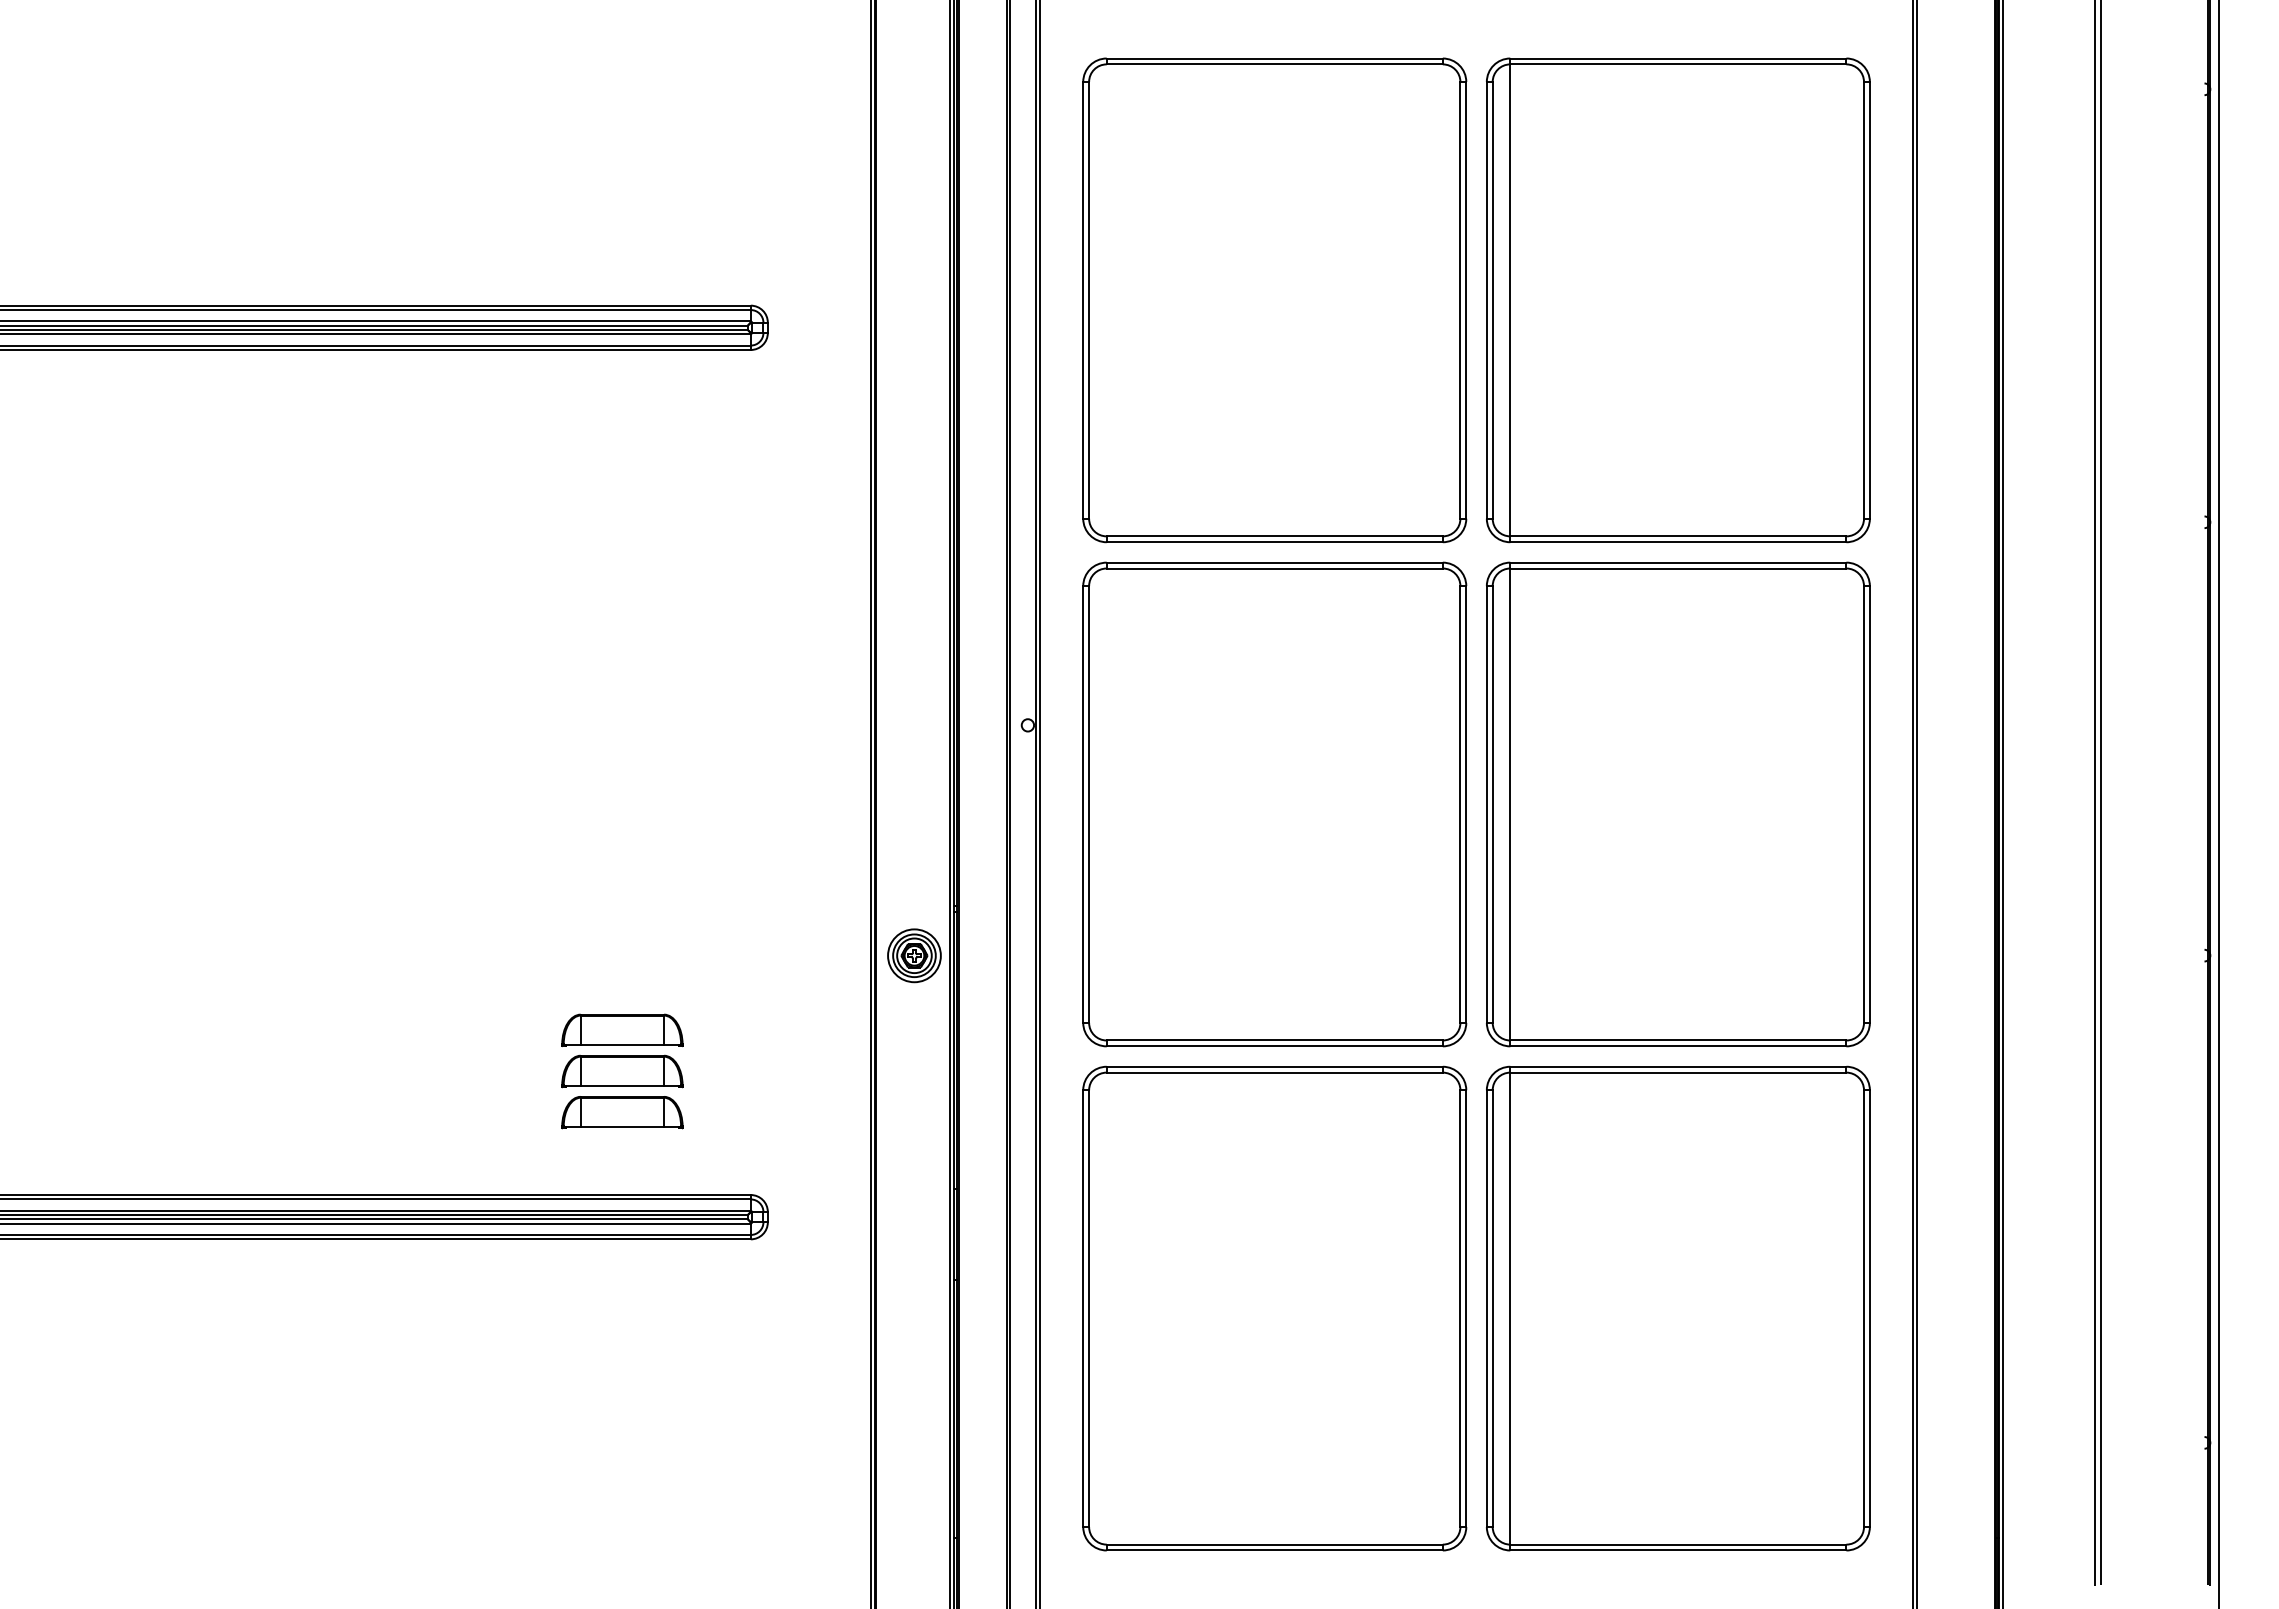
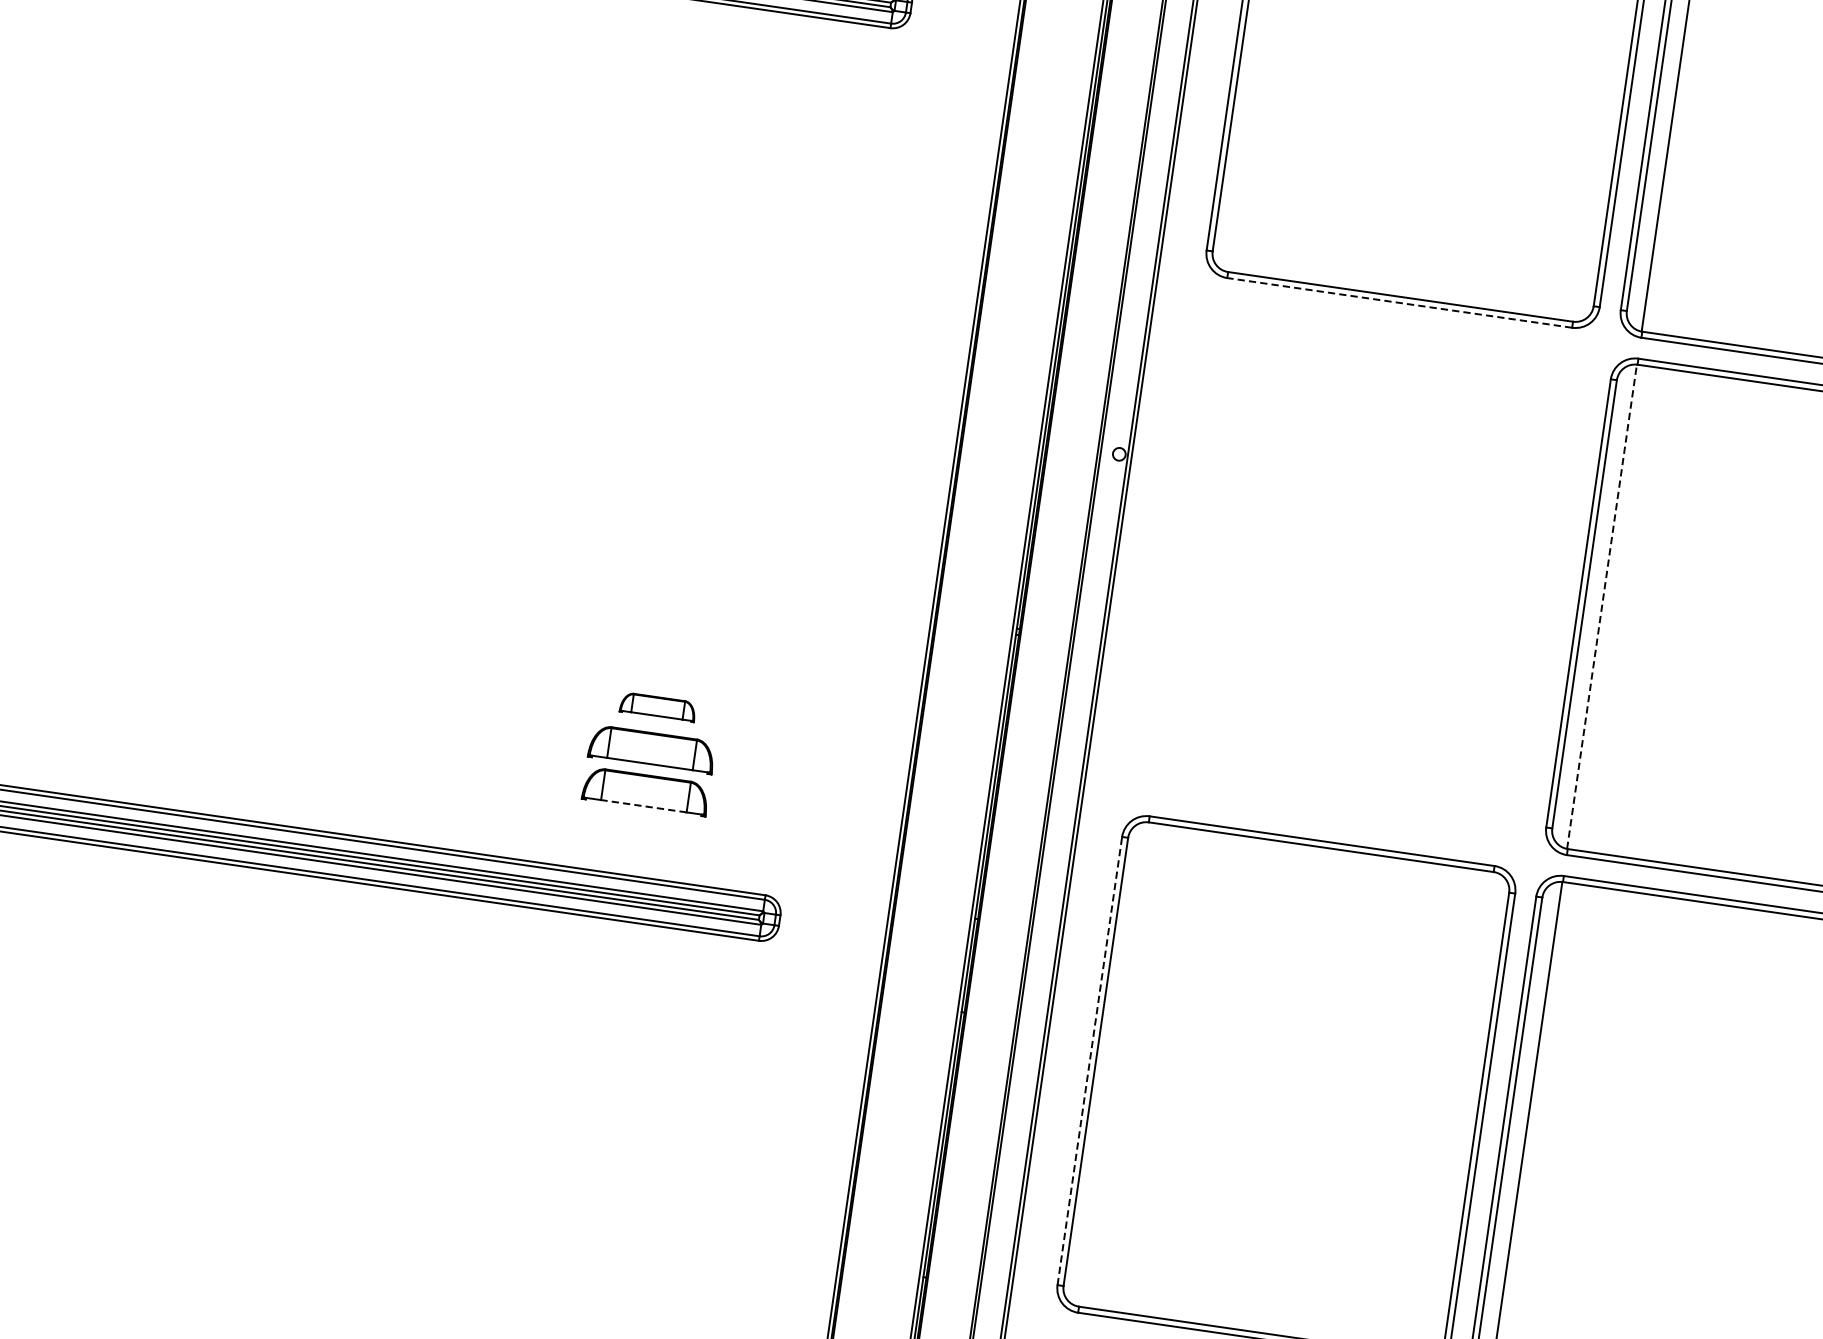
line: (1274, 542) -> (1399, 303), solid -> dashed
part: (1274, 804) -> (1360, 572), removed
line: (1509, 804) -> (1601, 606), solid -> dashed
part: (914, 955) -> (968, 673), removed
part: (622, 1029) -> (658, 706), size x0.6
line: (622, 1126) -> (643, 806), solid -> dashed
line: (1083, 1308) -> (1090, 1060), solid -> dashed

